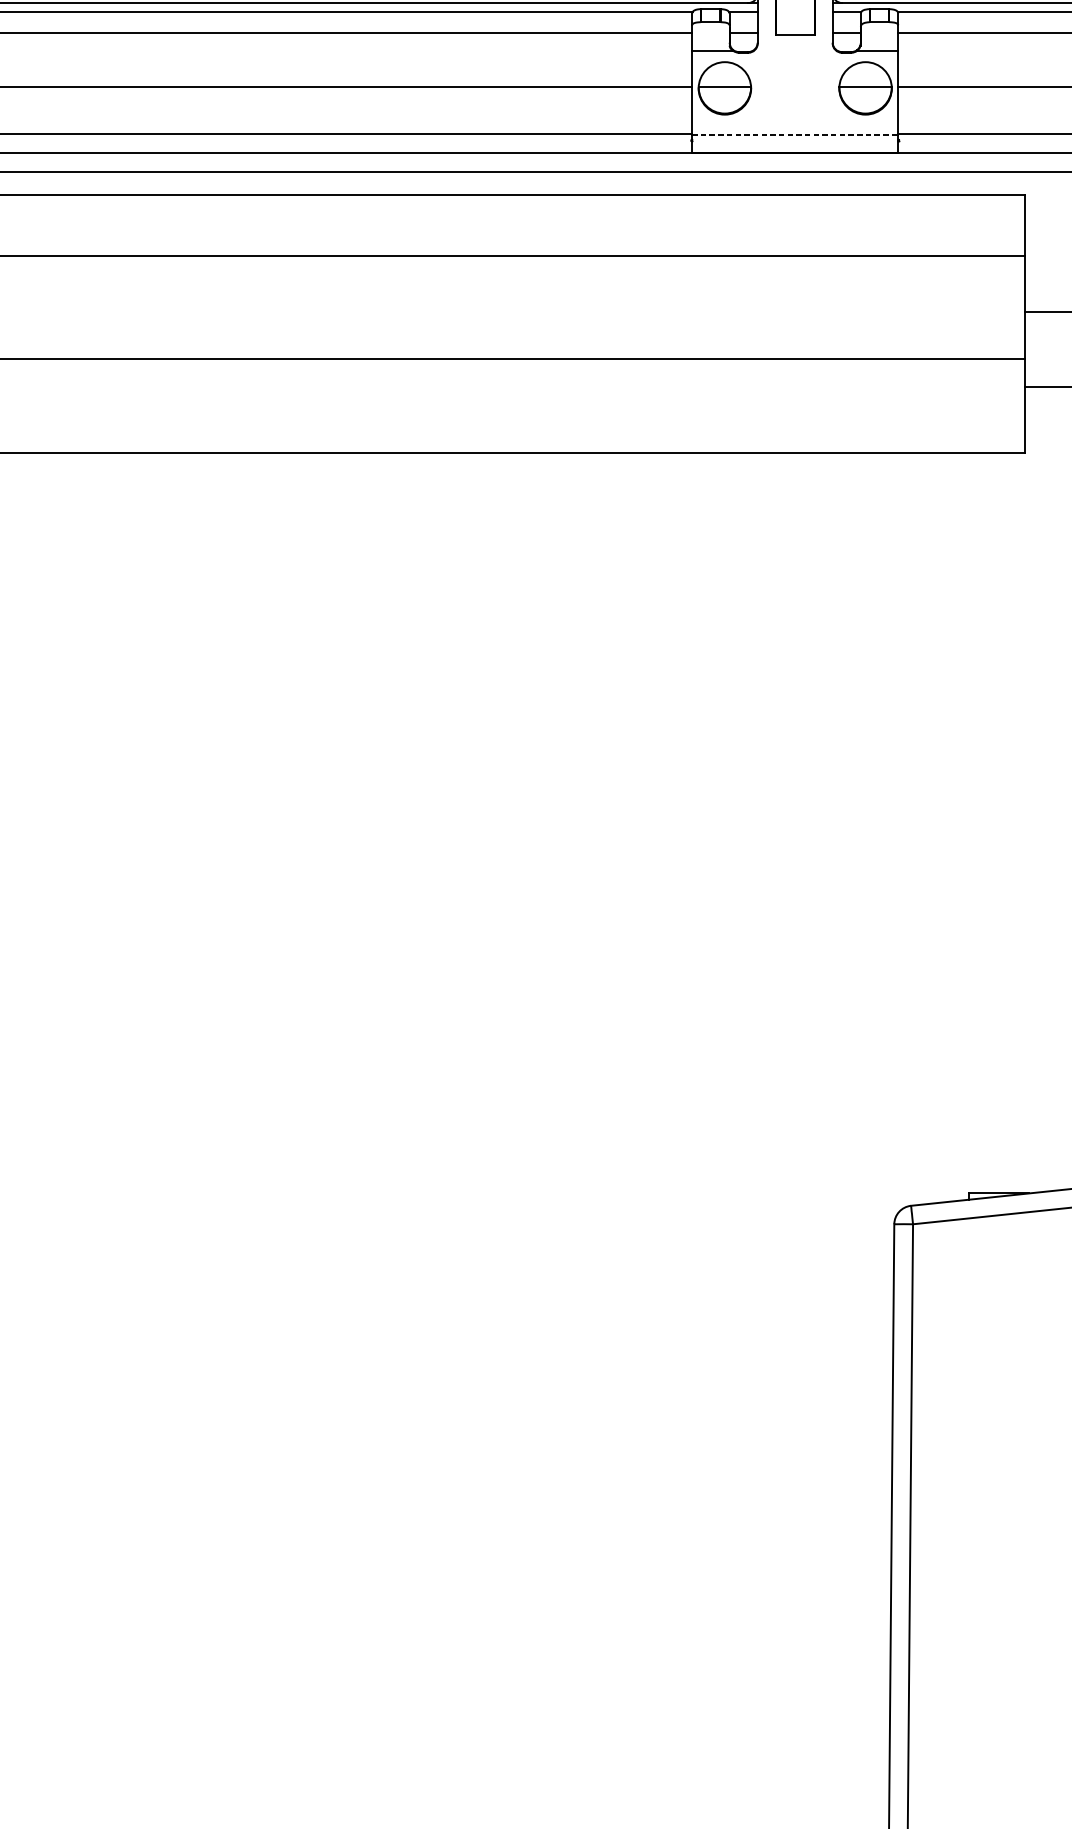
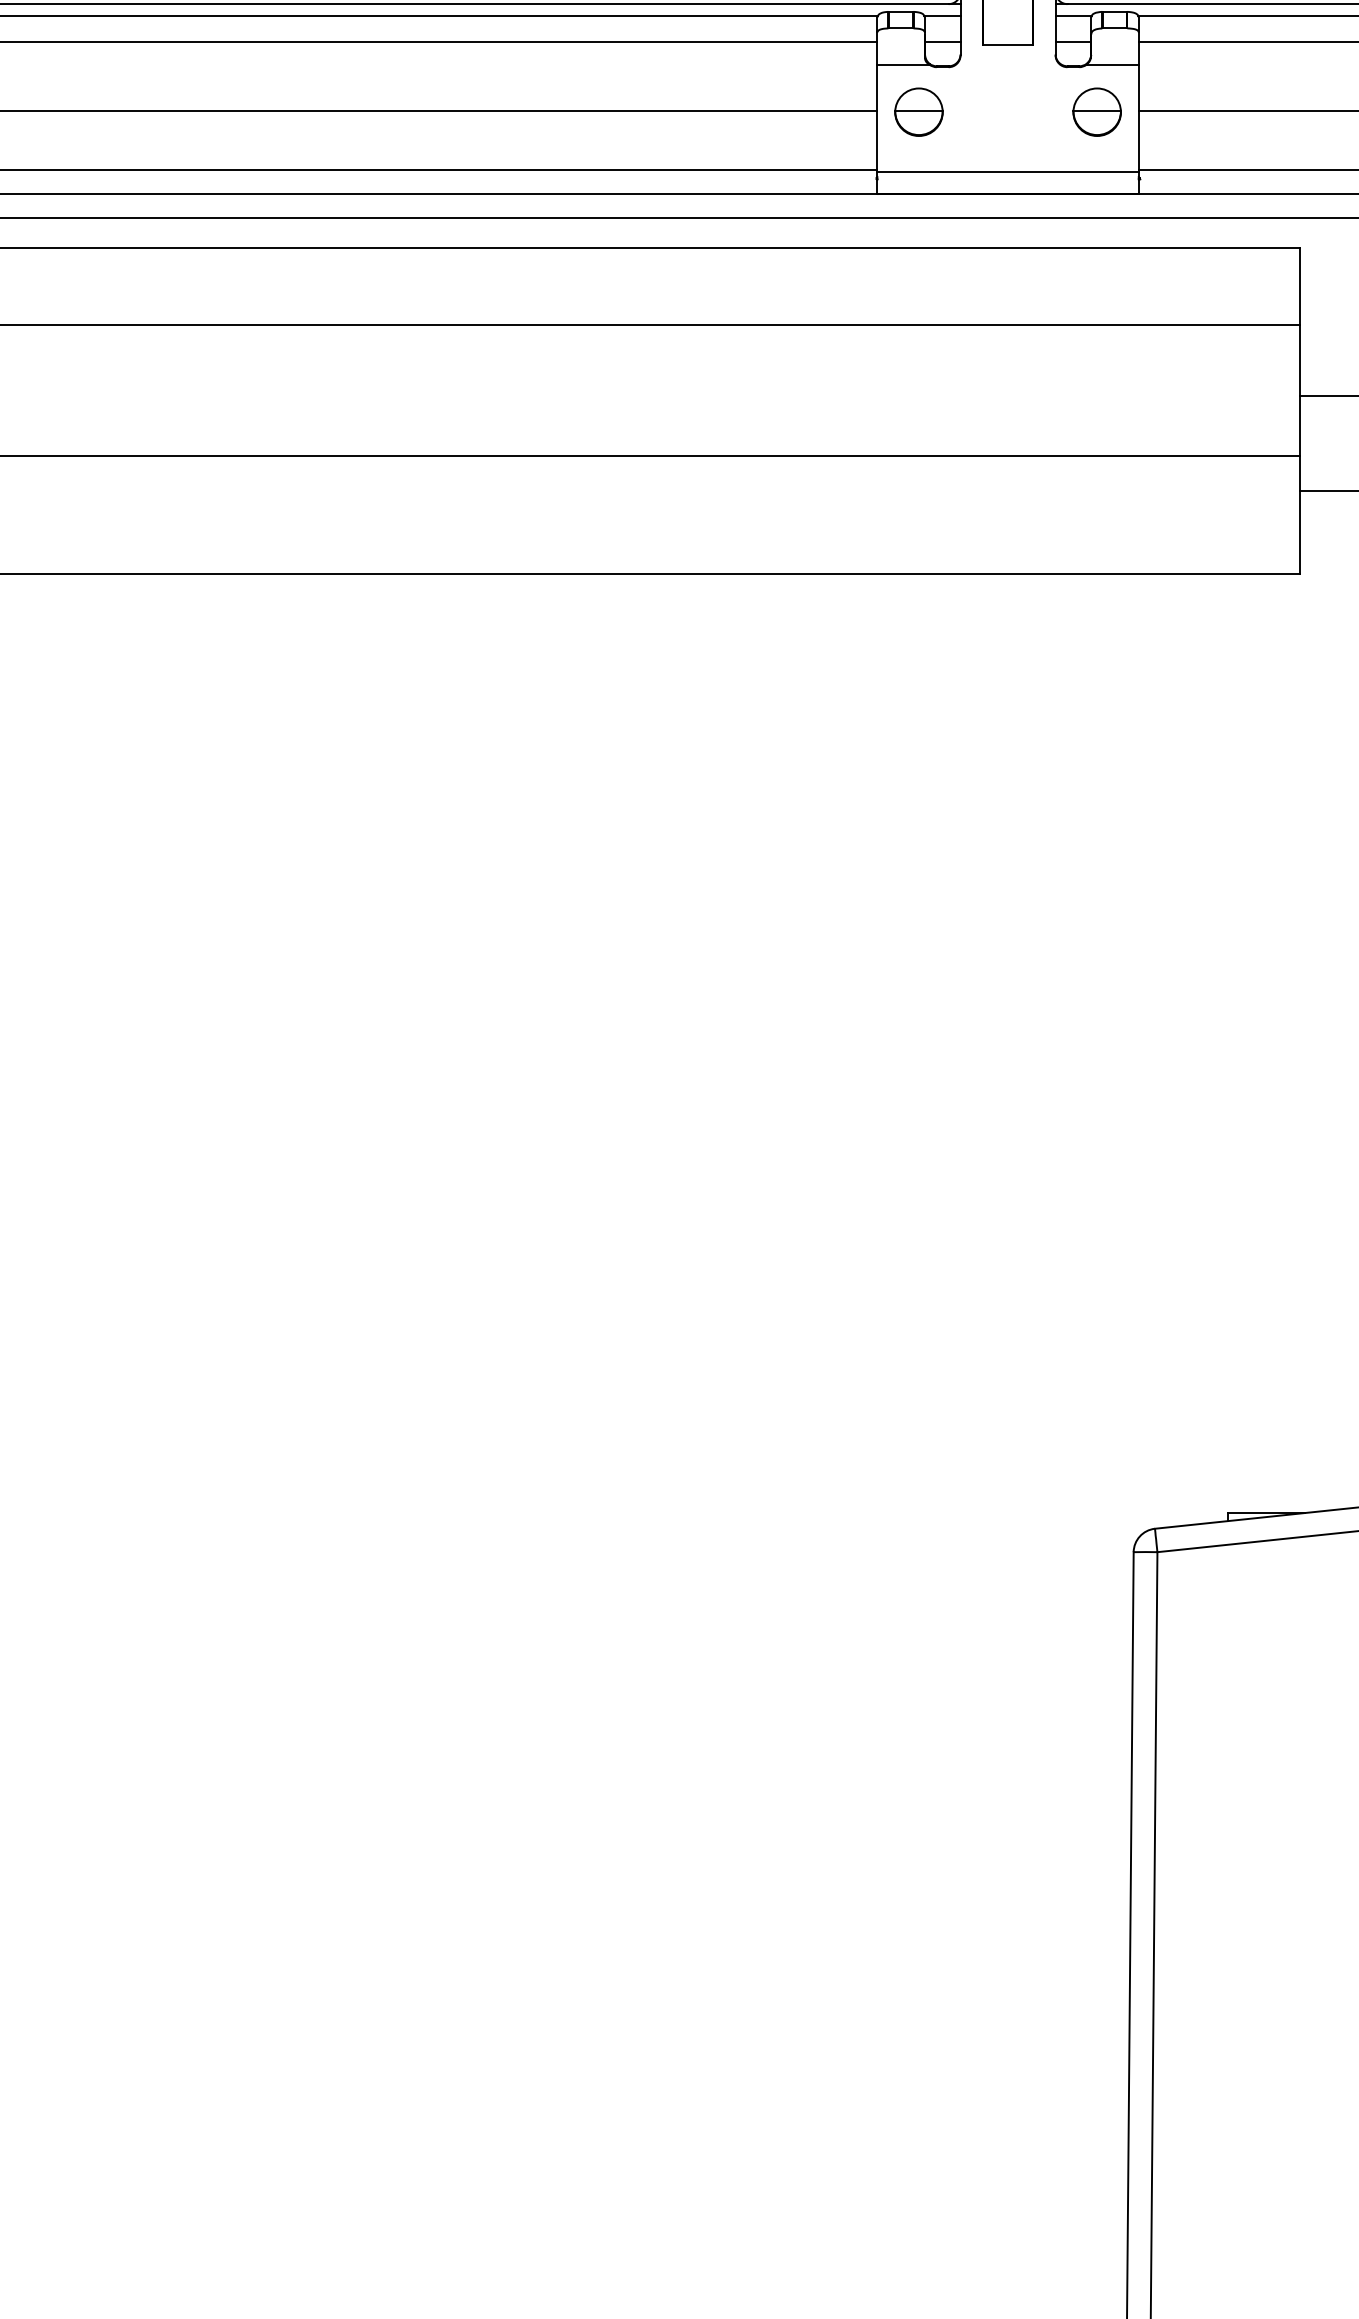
part: (724, 87) -> (918, 111), size x0.71
part: (864, 87) -> (1096, 111), size x0.71
line: (795, 135) -> (1008, 171), dashed -> solid

